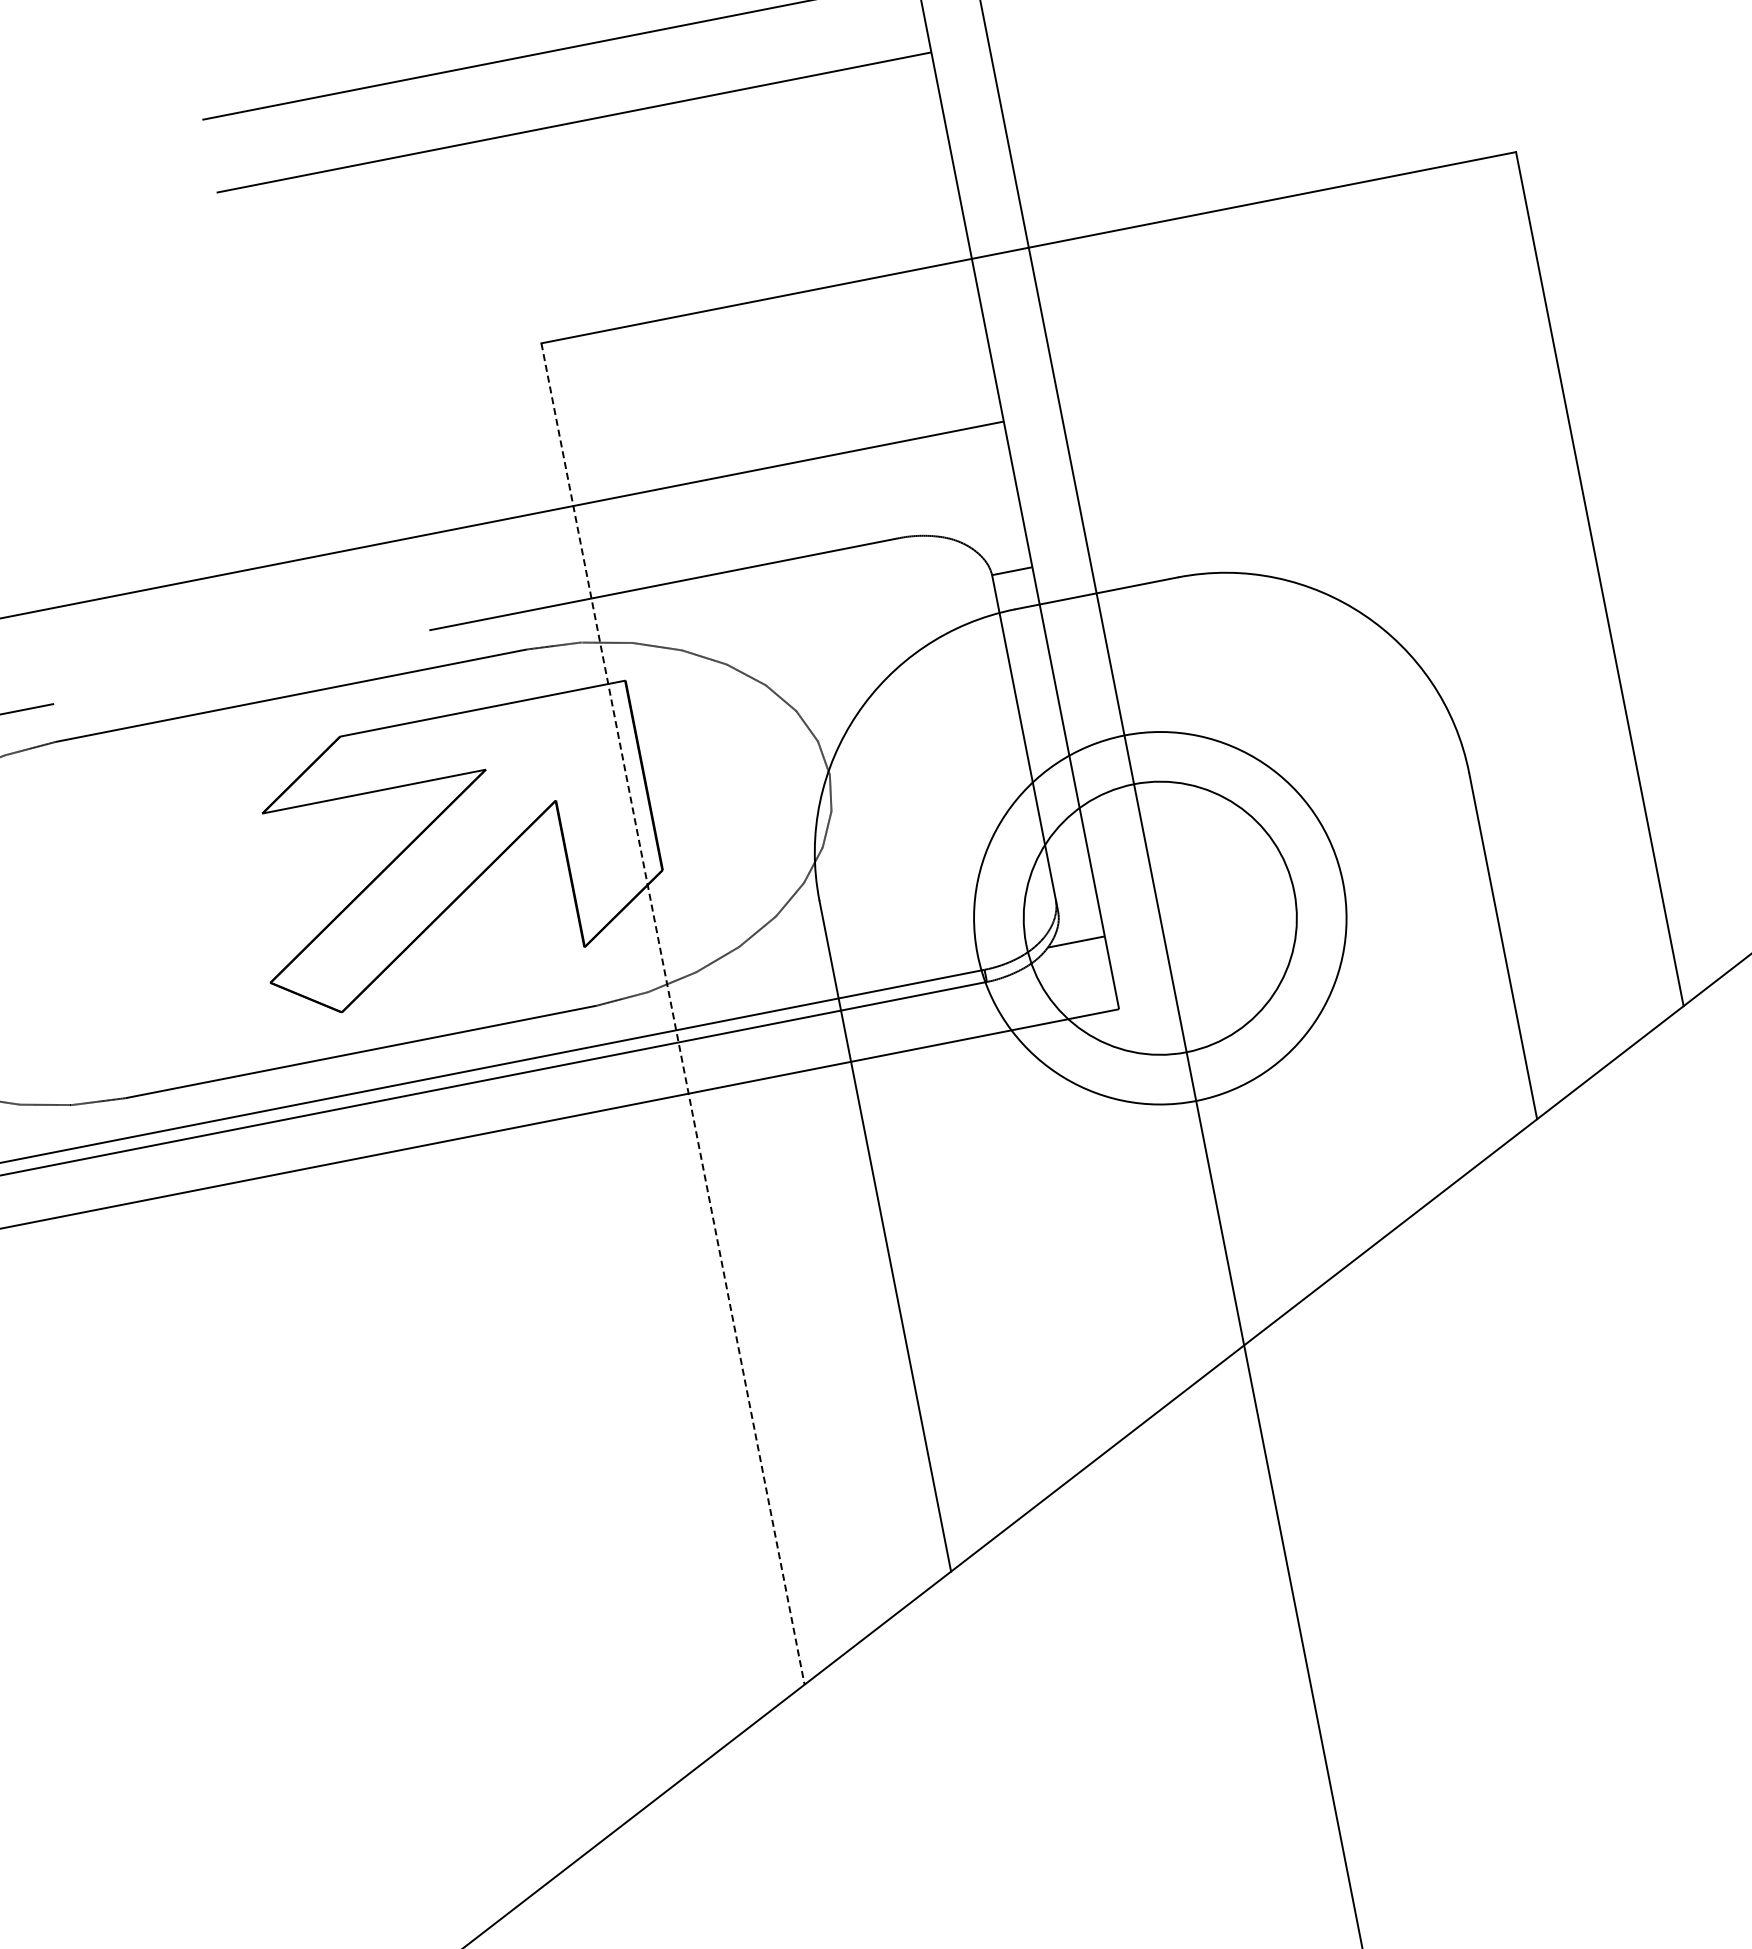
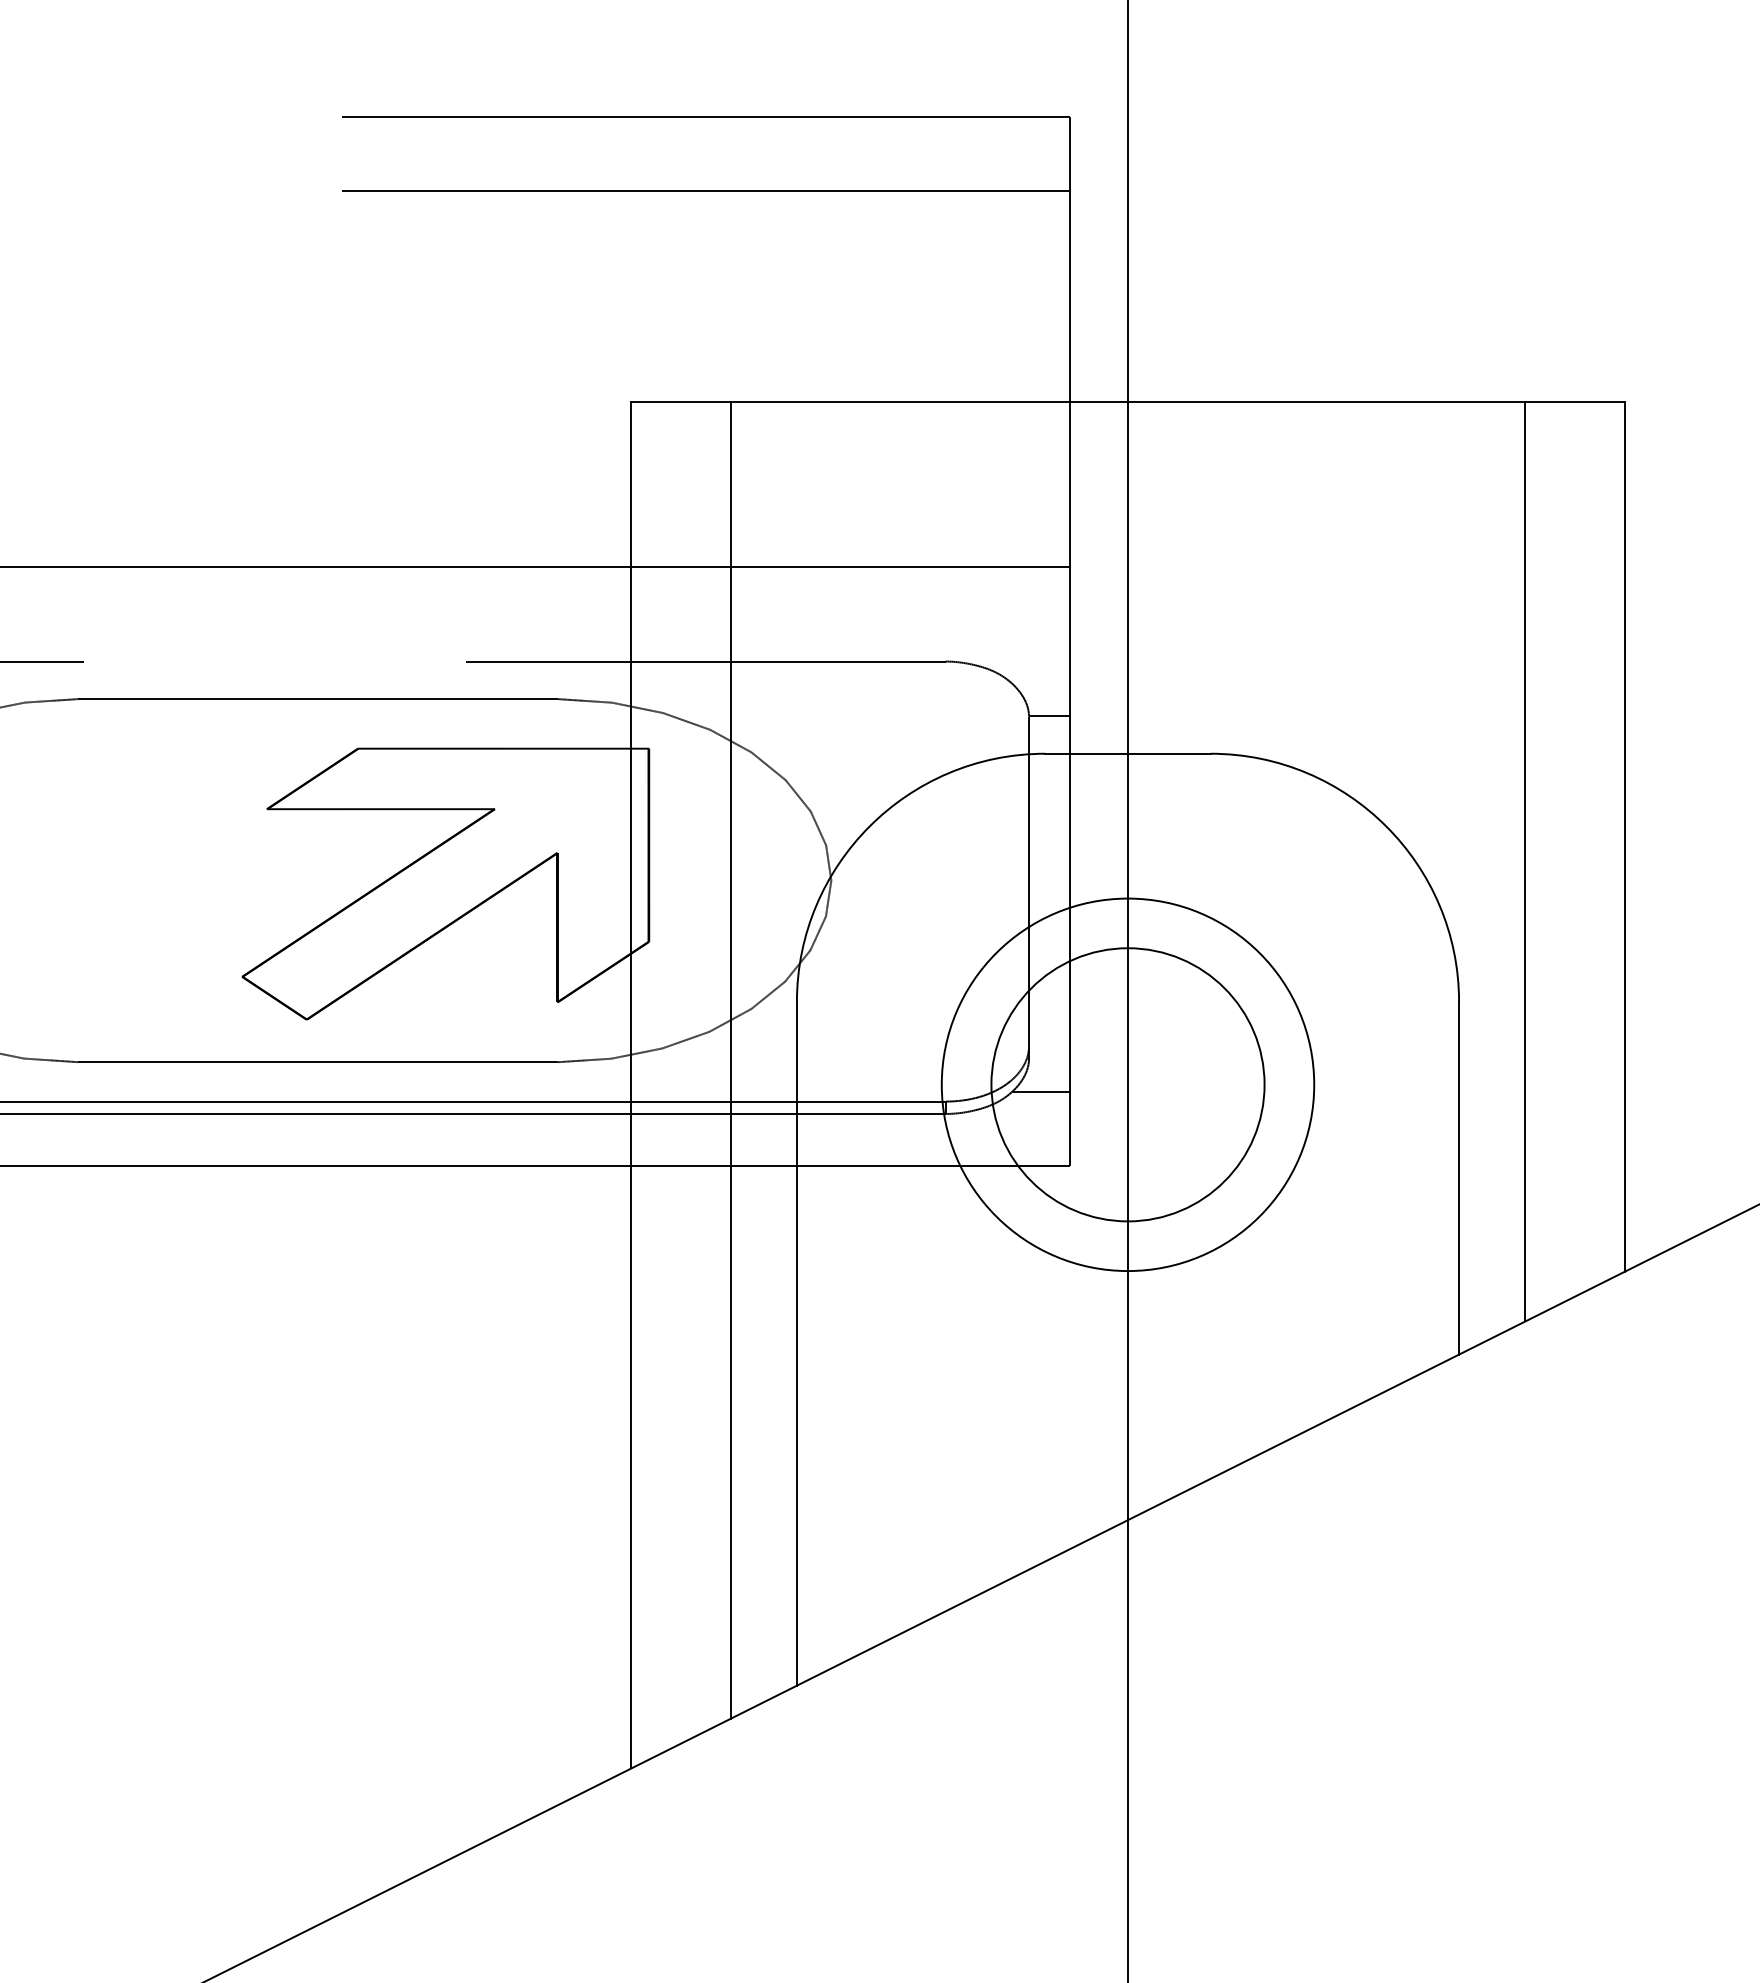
line: (1507, 622) -> (1525, 861), added
line: (765, 969) -> (730, 1059), added
line: (673, 1014) -> (631, 1085), dashed -> solid

